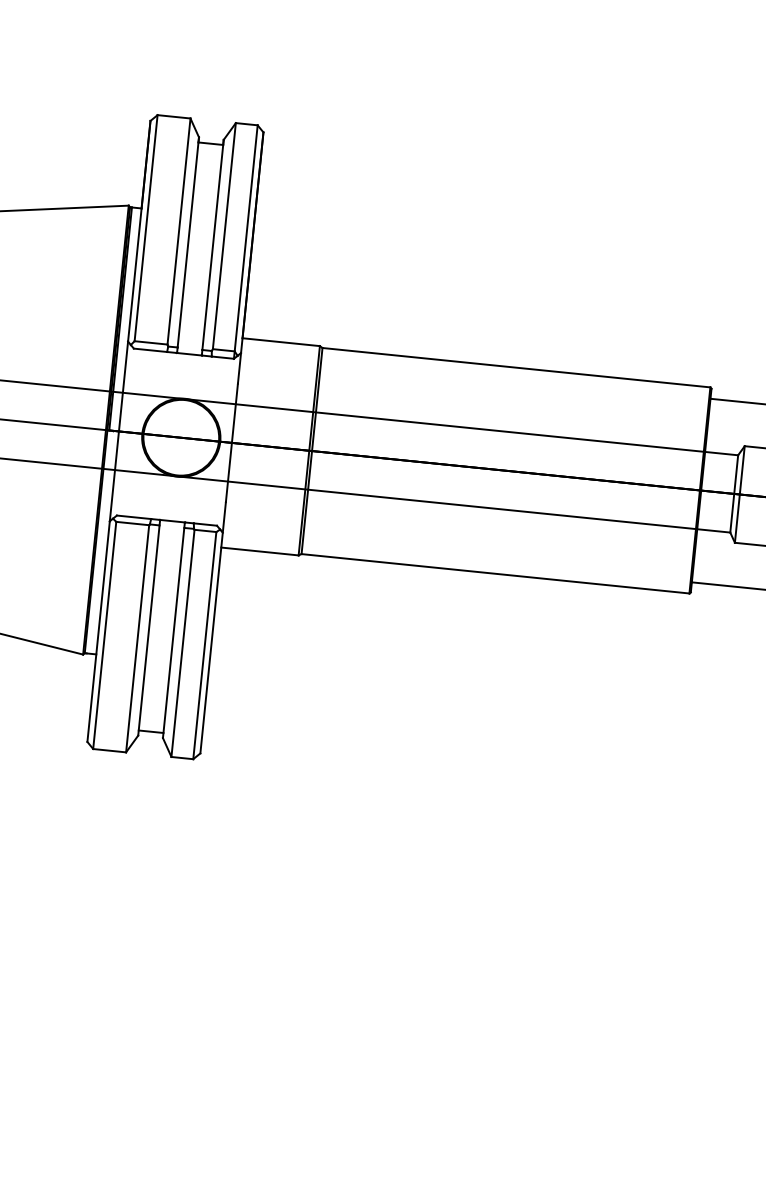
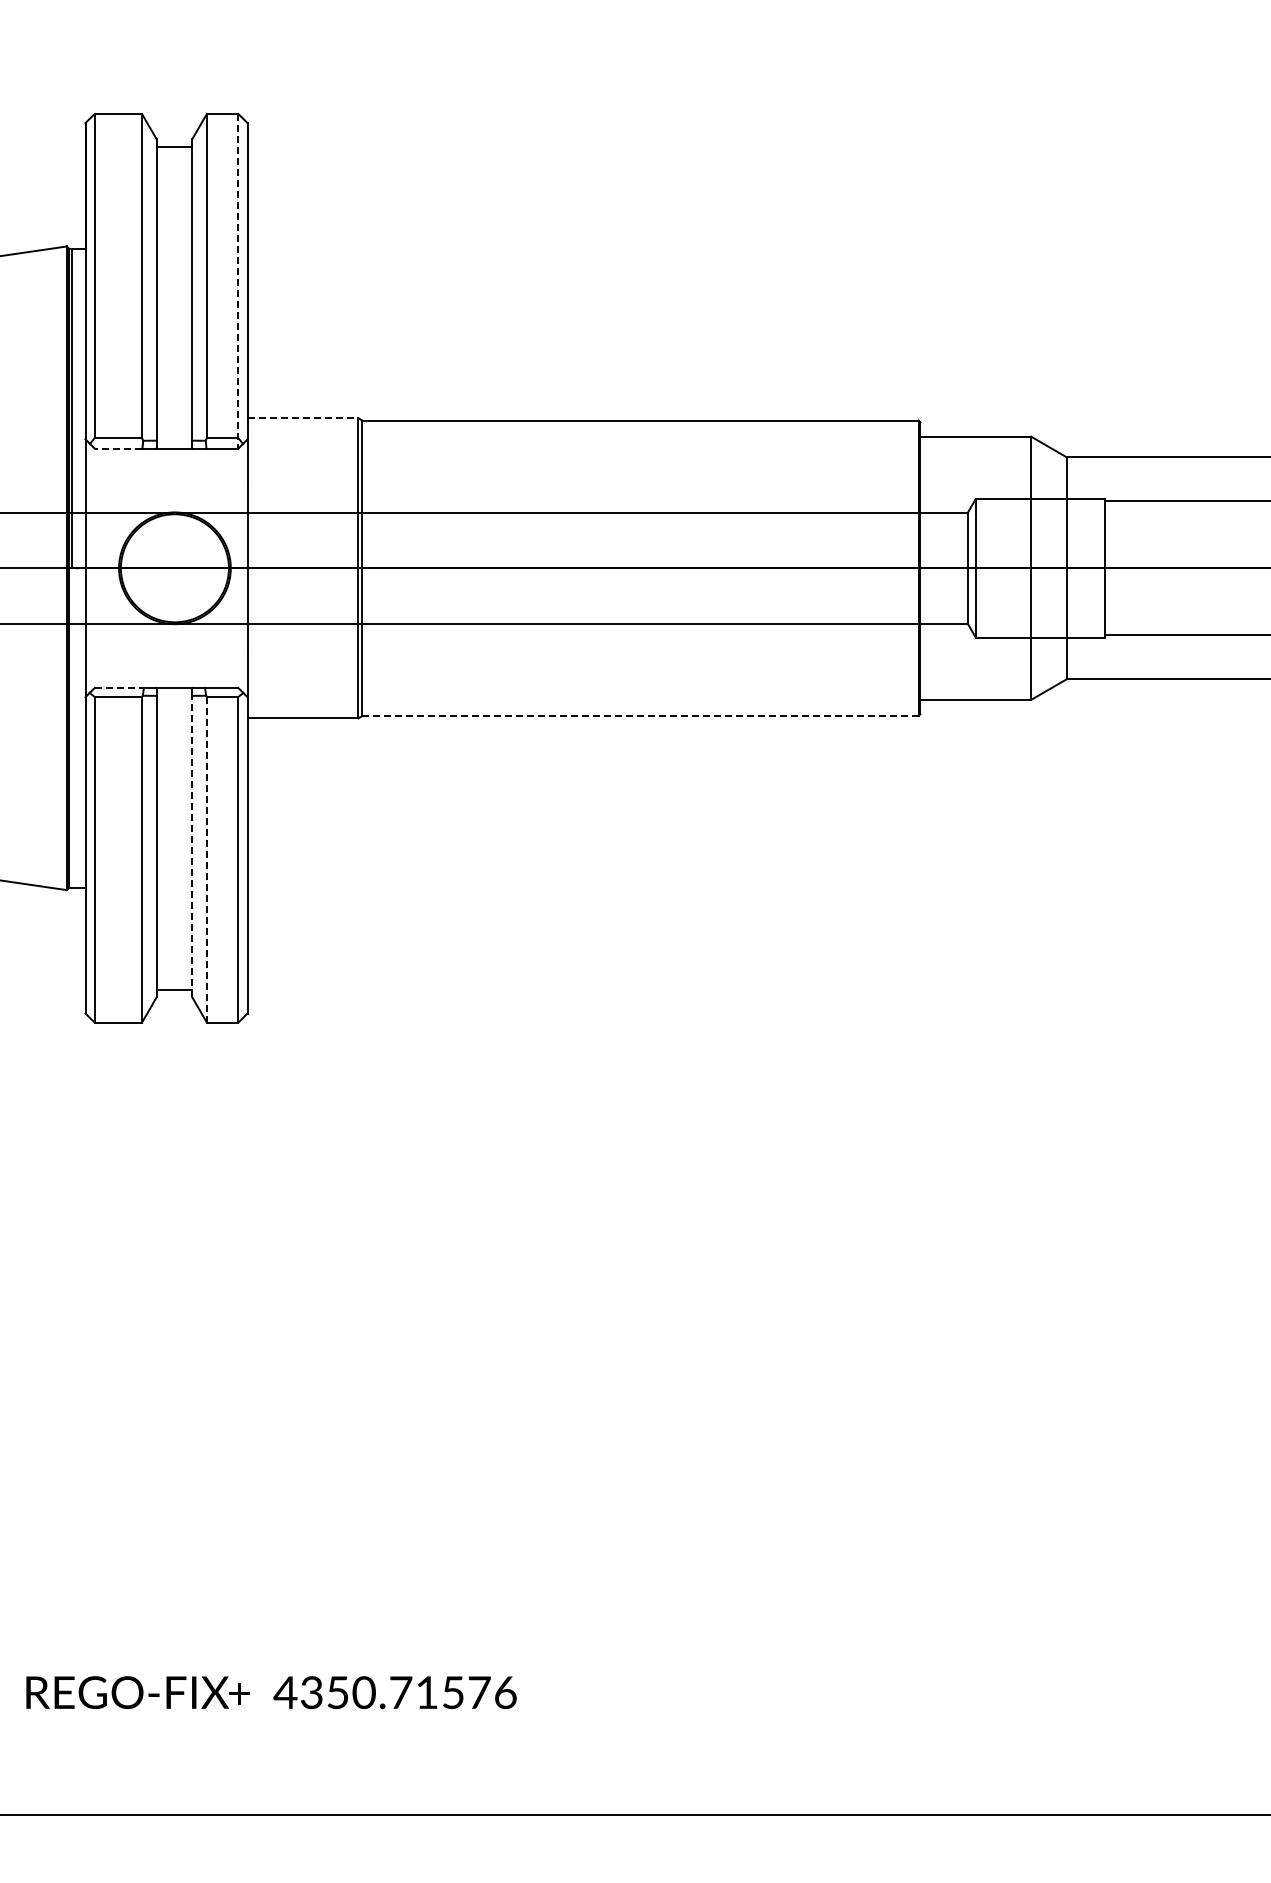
line: (245, 242) -> (238, 281), solid -> dashed
line: (281, 342) -> (303, 418), solid -> dashed
line: (150, 350) -> (118, 448), solid -> dashed
line: (134, 516) -> (119, 687), solid -> dashed
line: (495, 574) -> (640, 716), solid -> dashed
line: (173, 633) -> (192, 846), solid -> dashed
line: (182, 643) -> (206, 859), solid -> dashed

